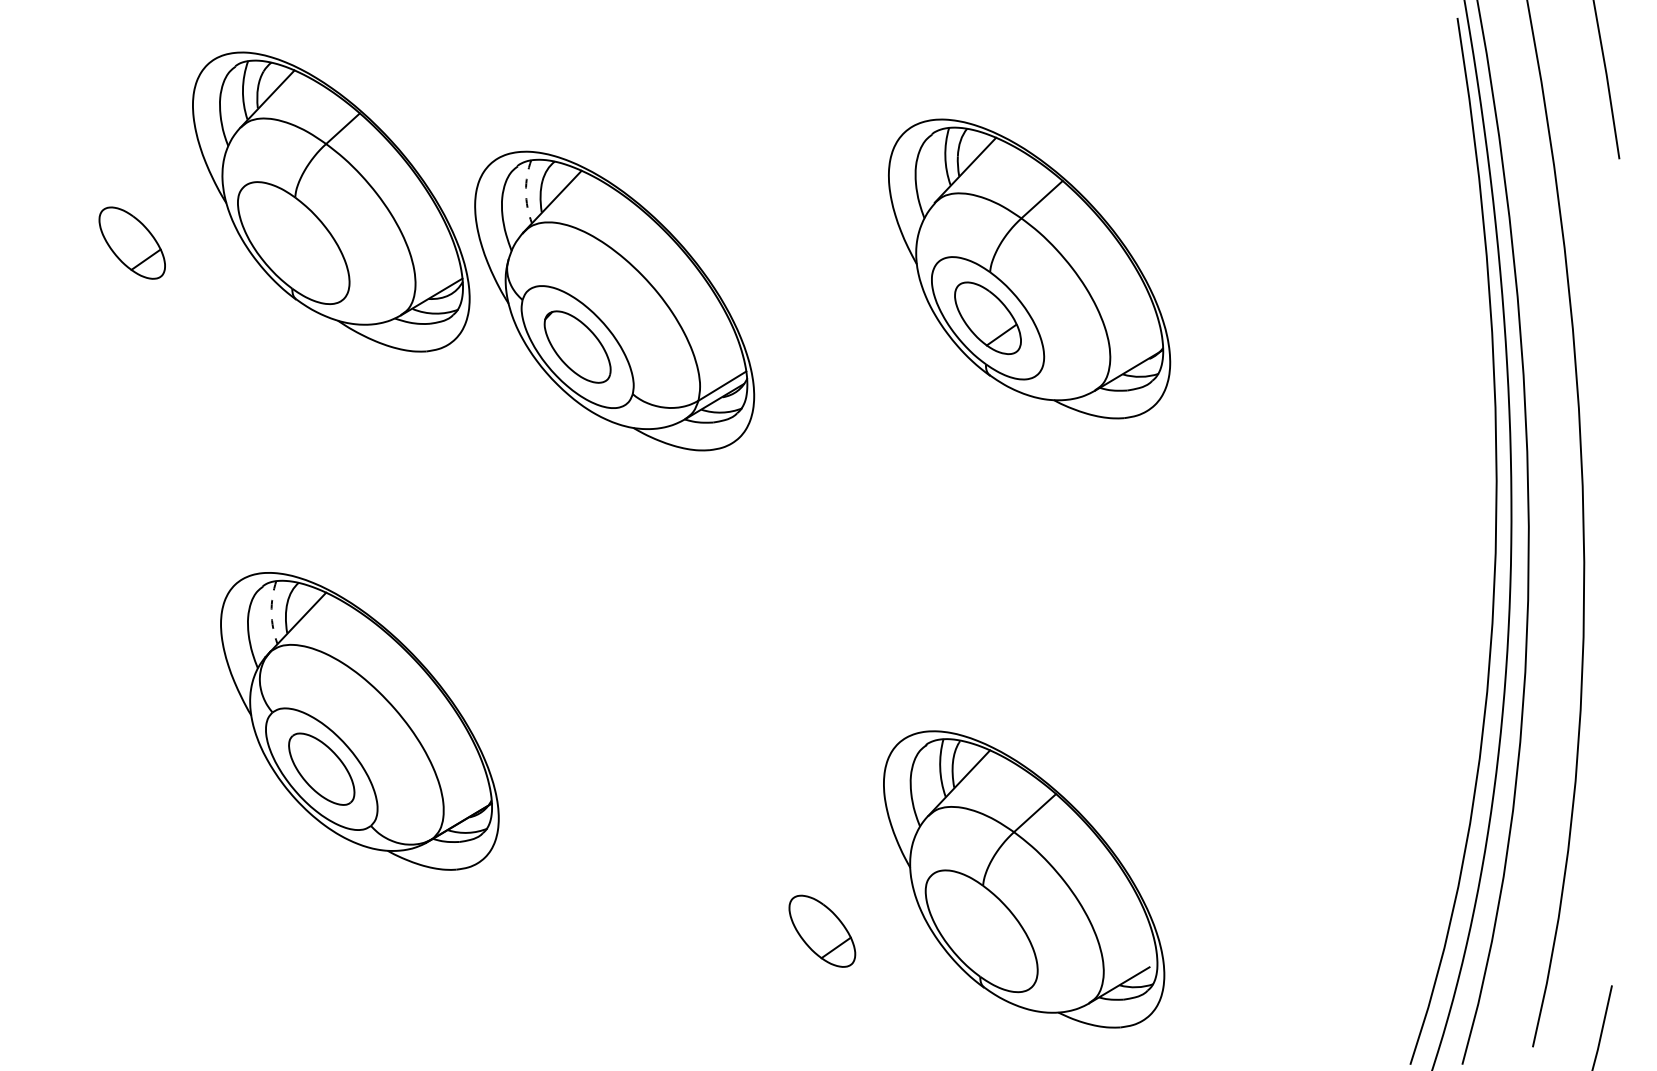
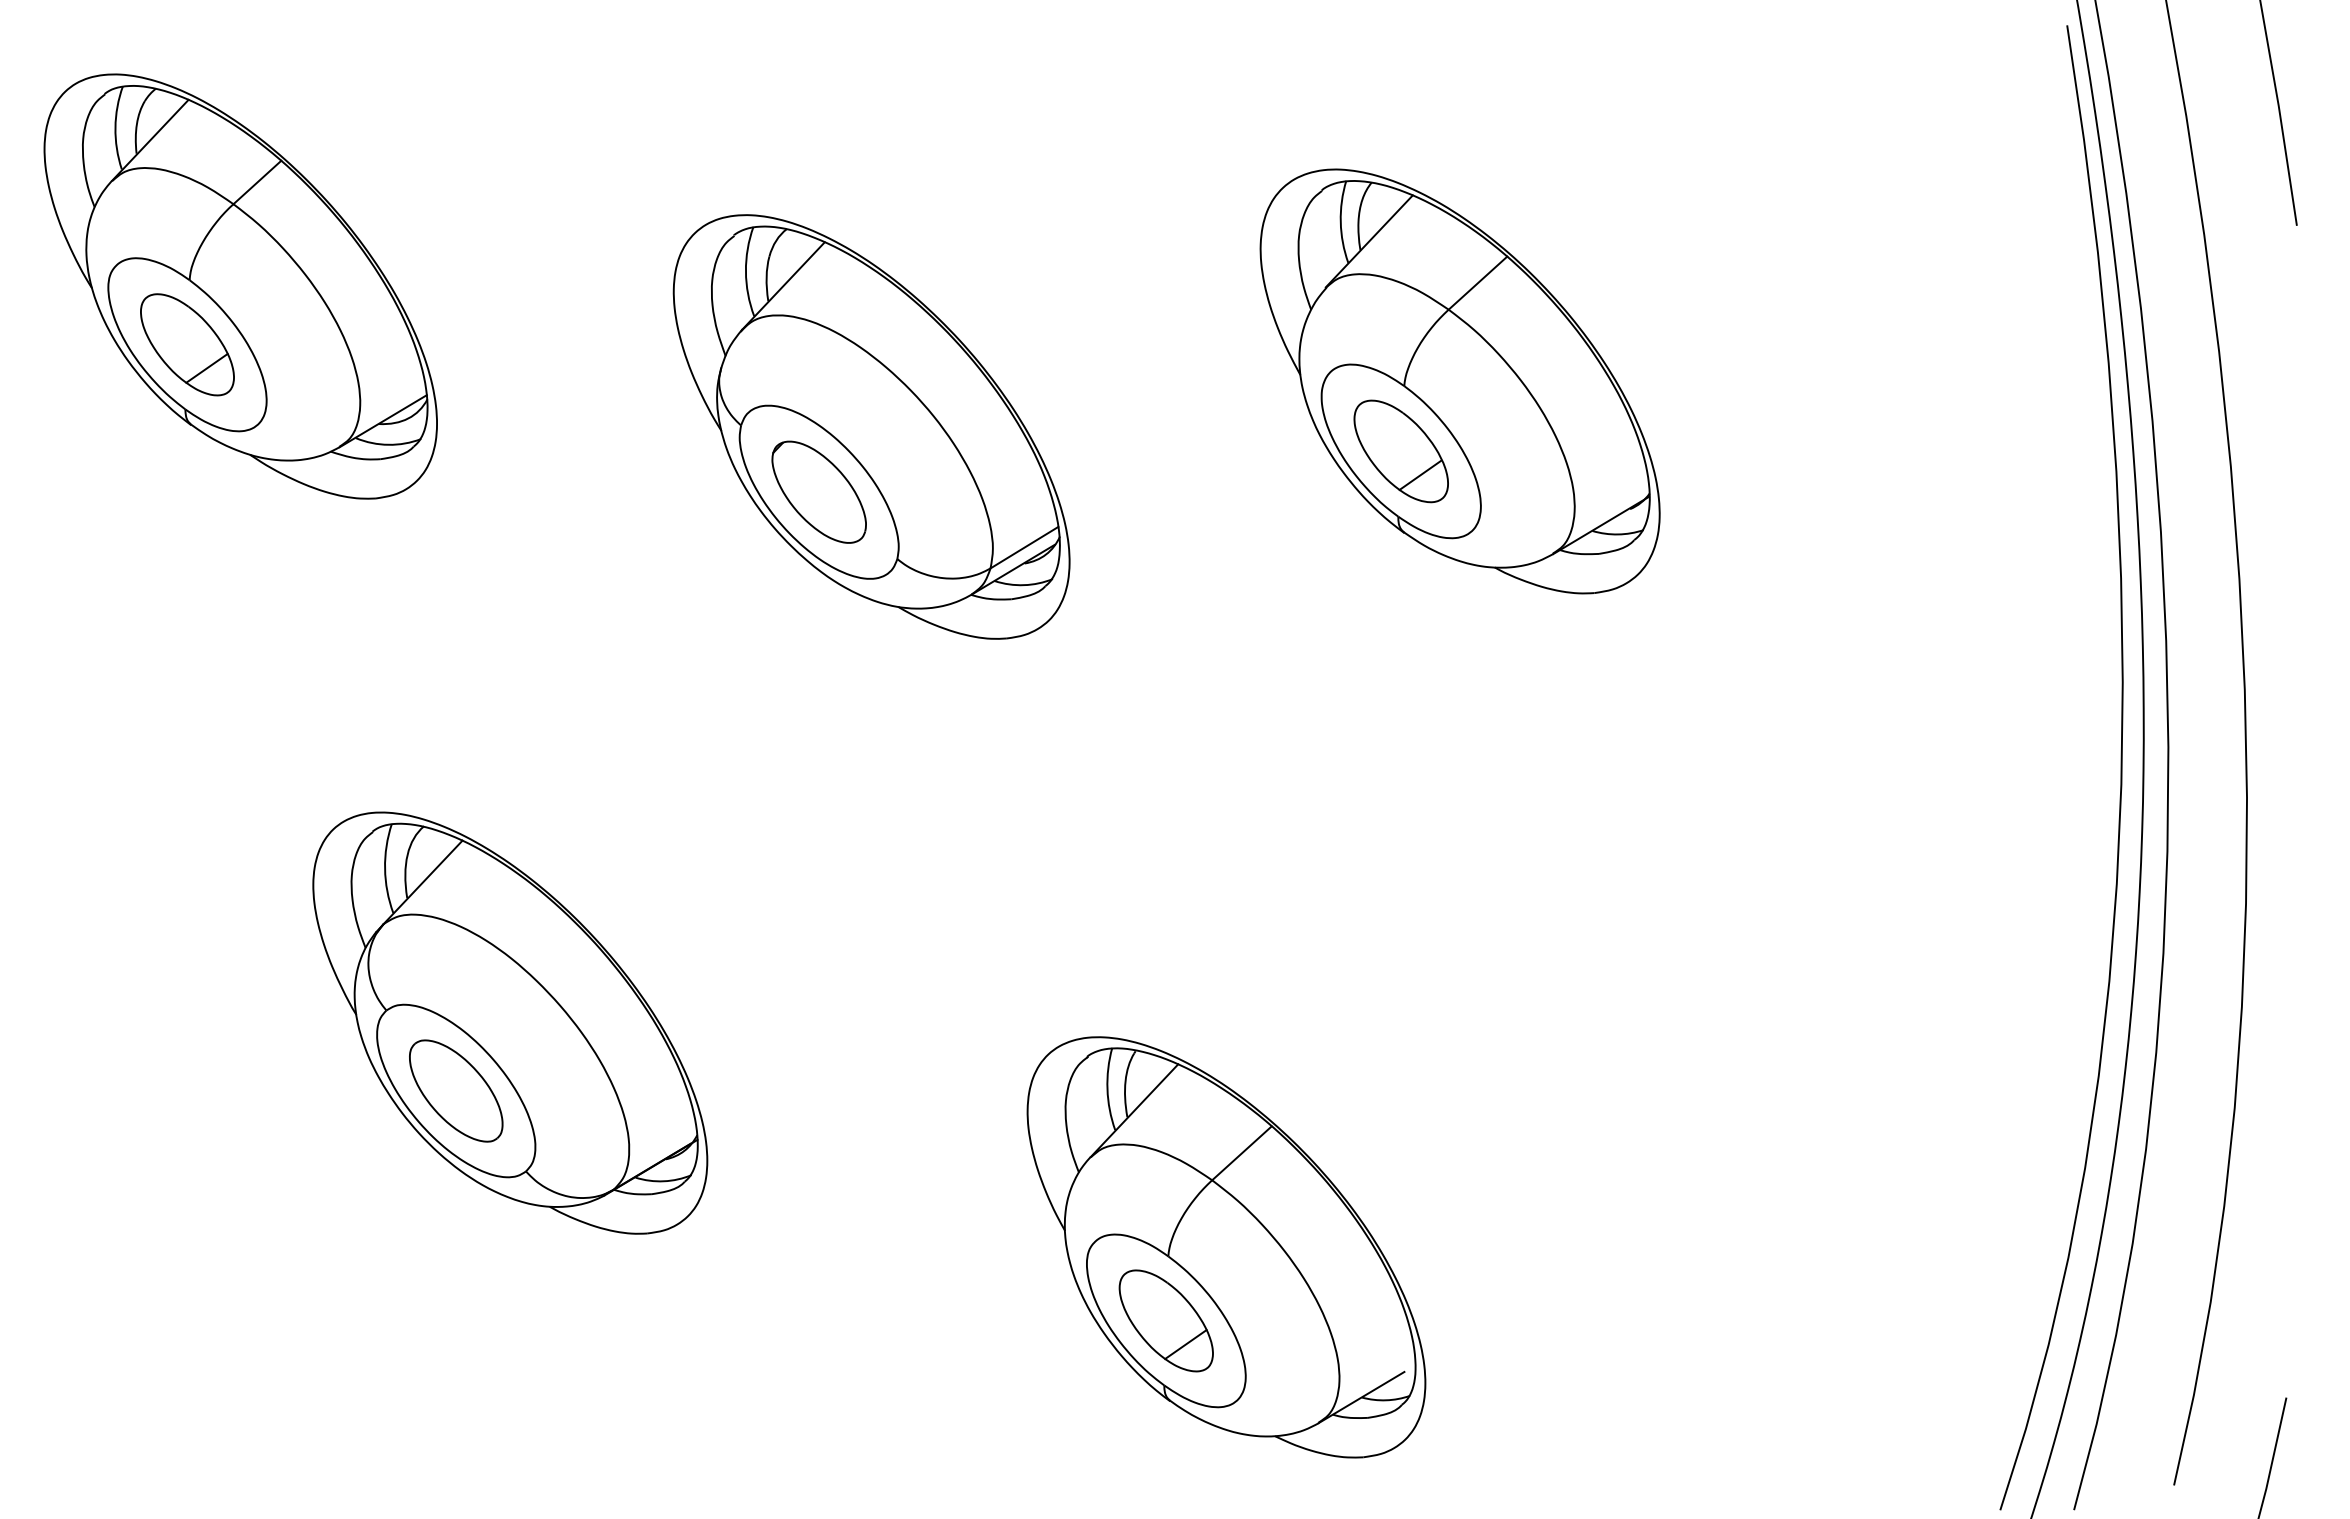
arc: (525, 191) -> (745, 271), dashed -> solid
part: (331, 202) -> (240, 286), moved
arc: (271, 612) -> (385, 868), dashed -> solid
part: (1024, 879) -> (1226, 1247), moved

